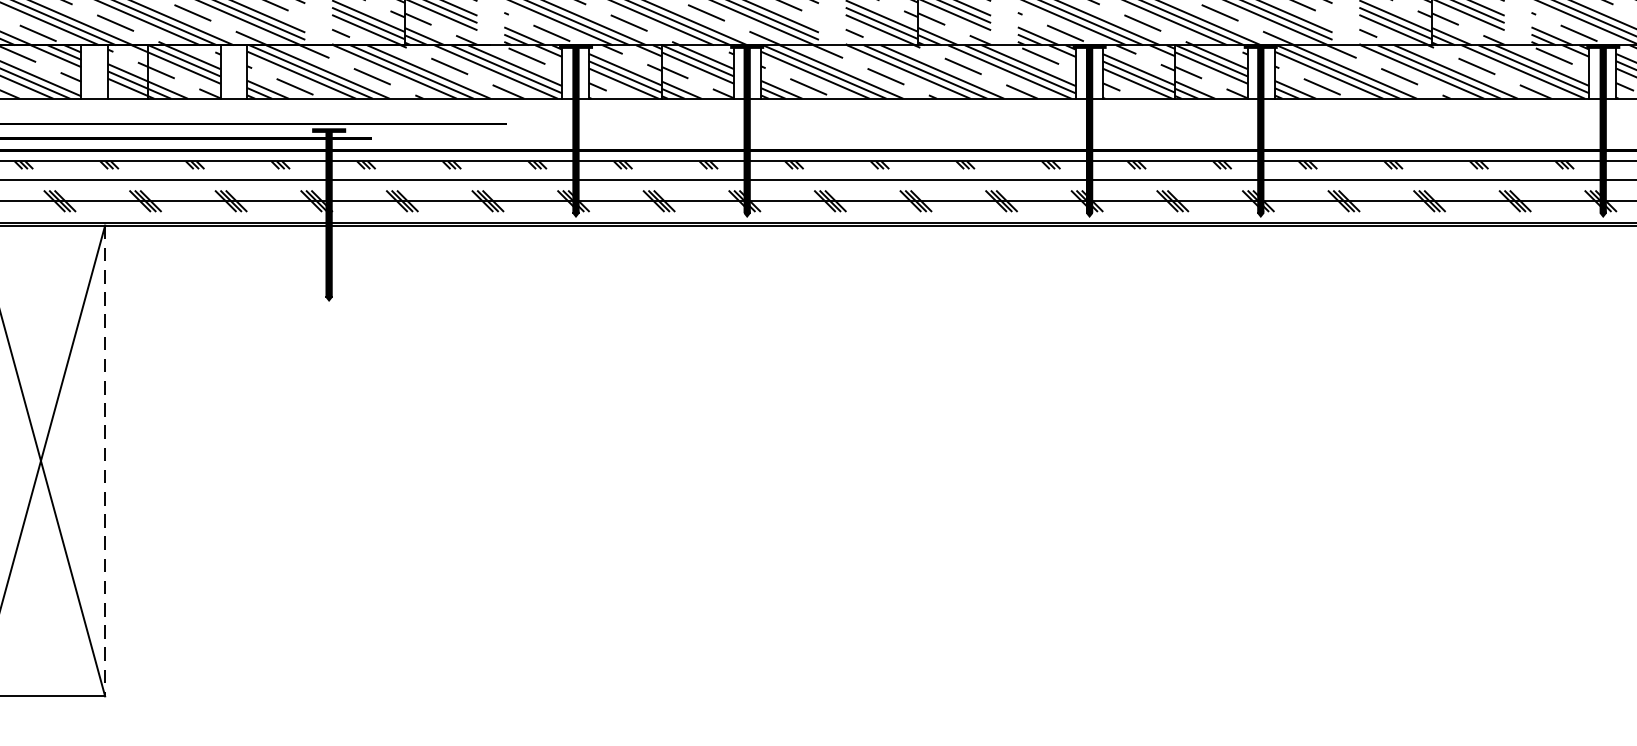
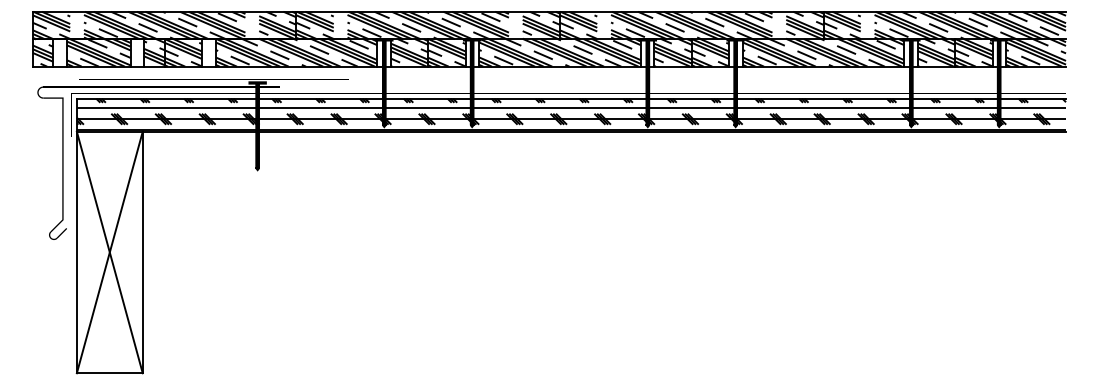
line: (104, 461) -> (142, 252), dashed -> solid

